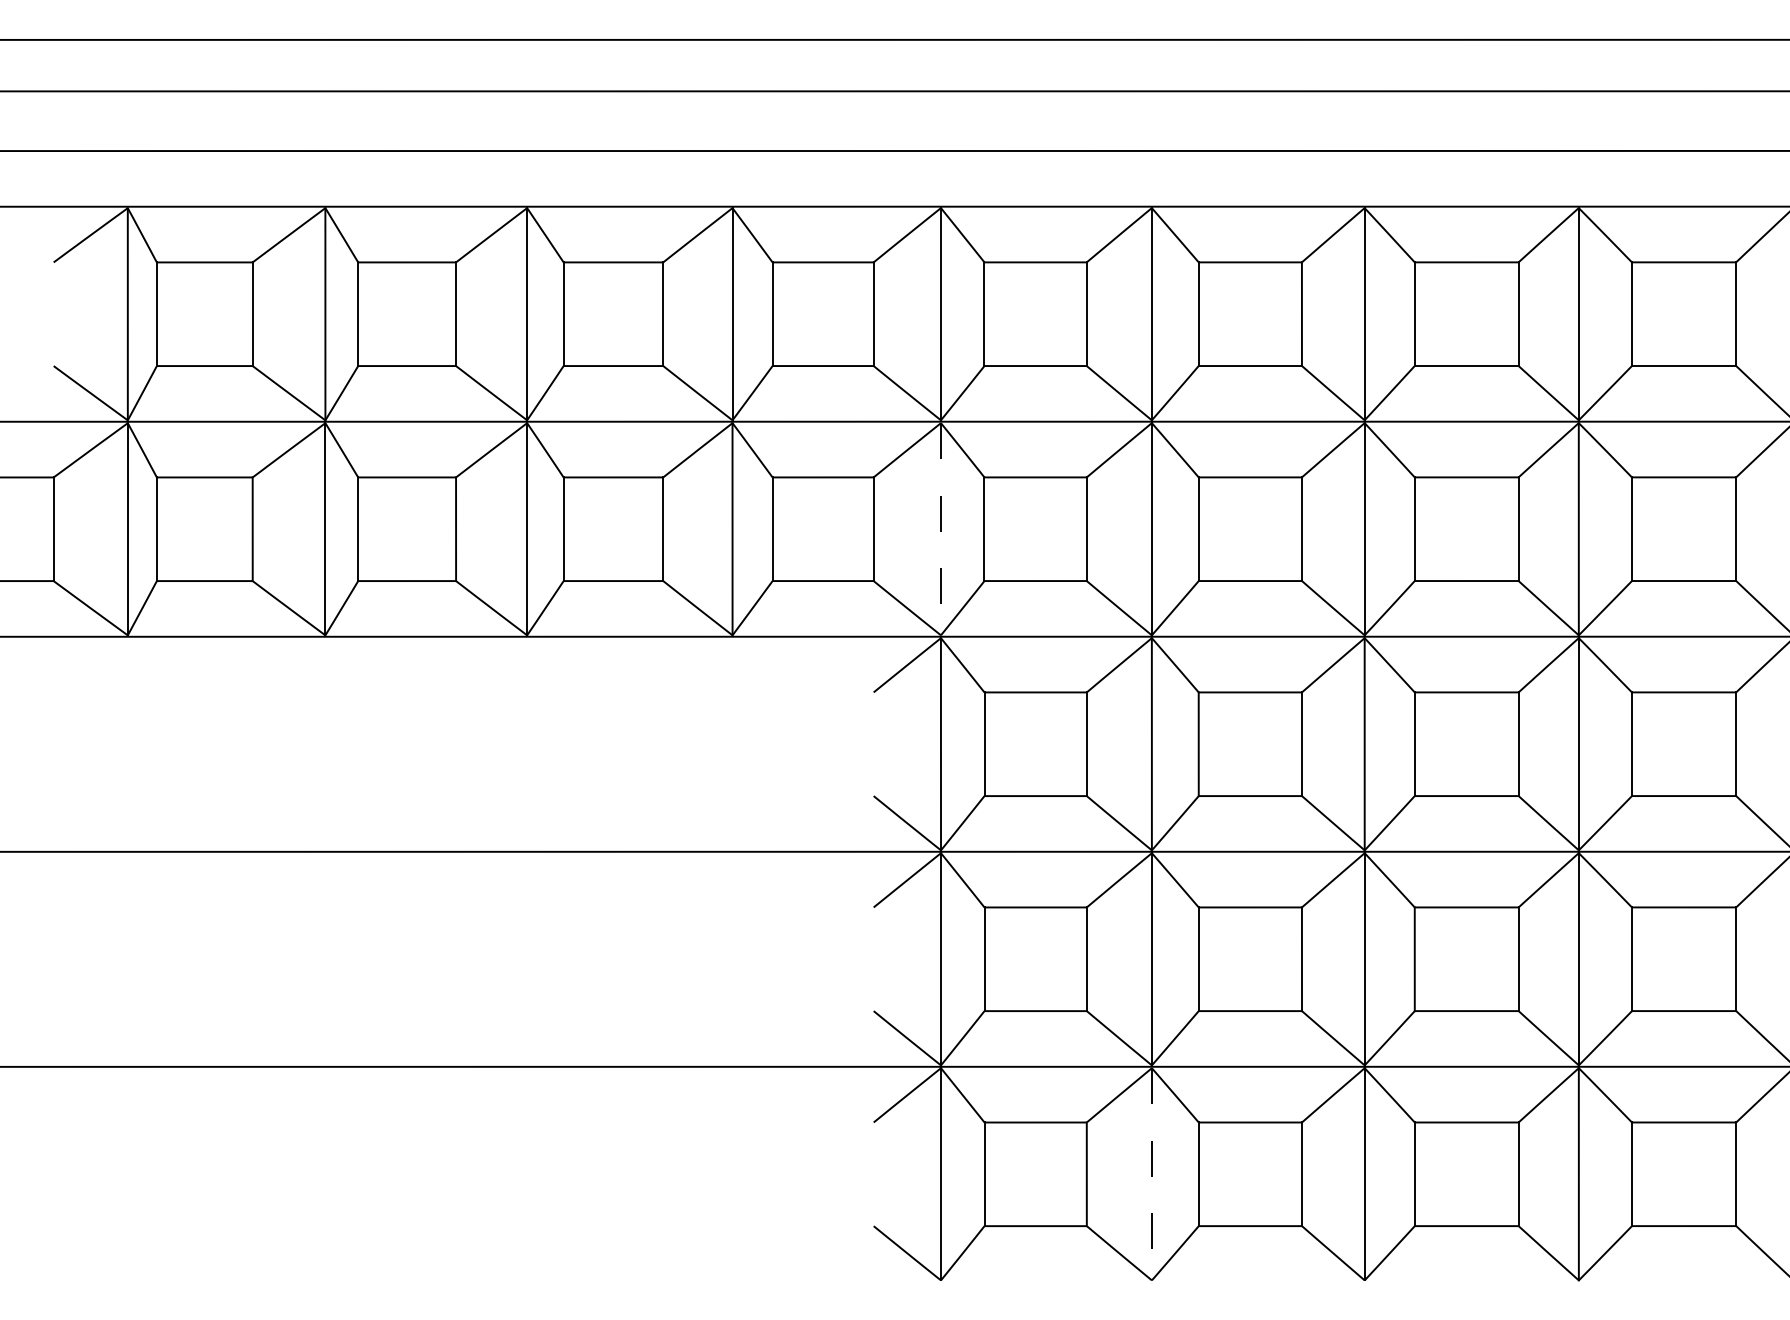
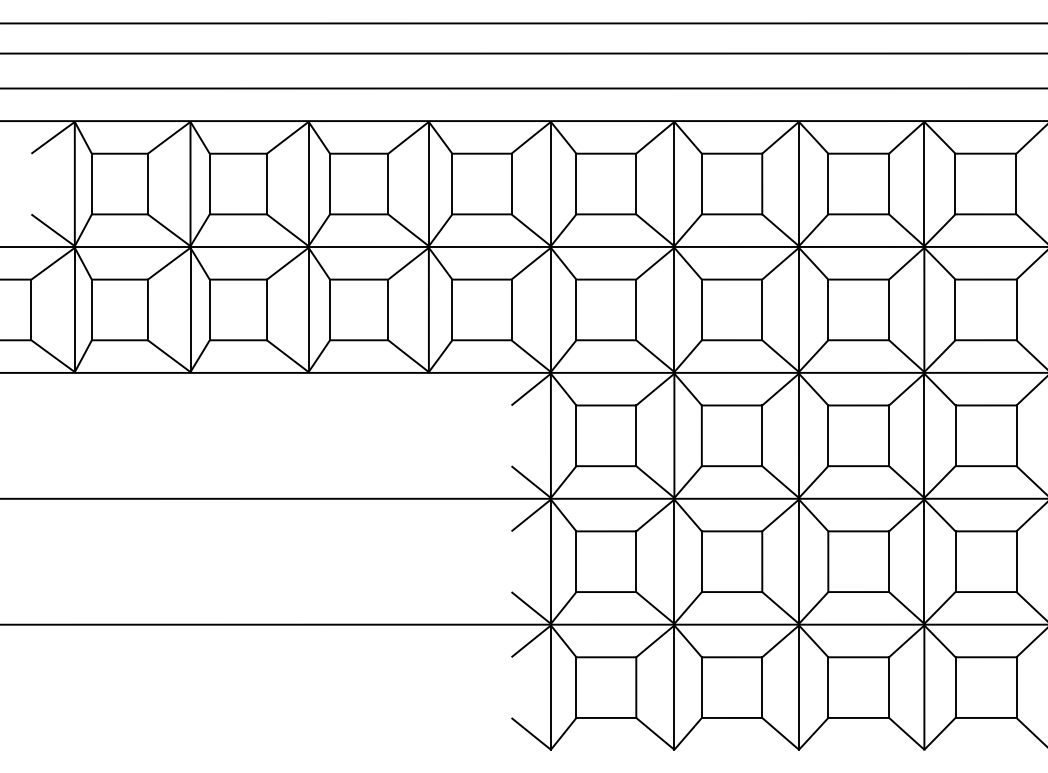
line: (940, 530) -> (550, 310), dashed -> solid
line: (1152, 1175) -> (674, 688), dashed -> solid

